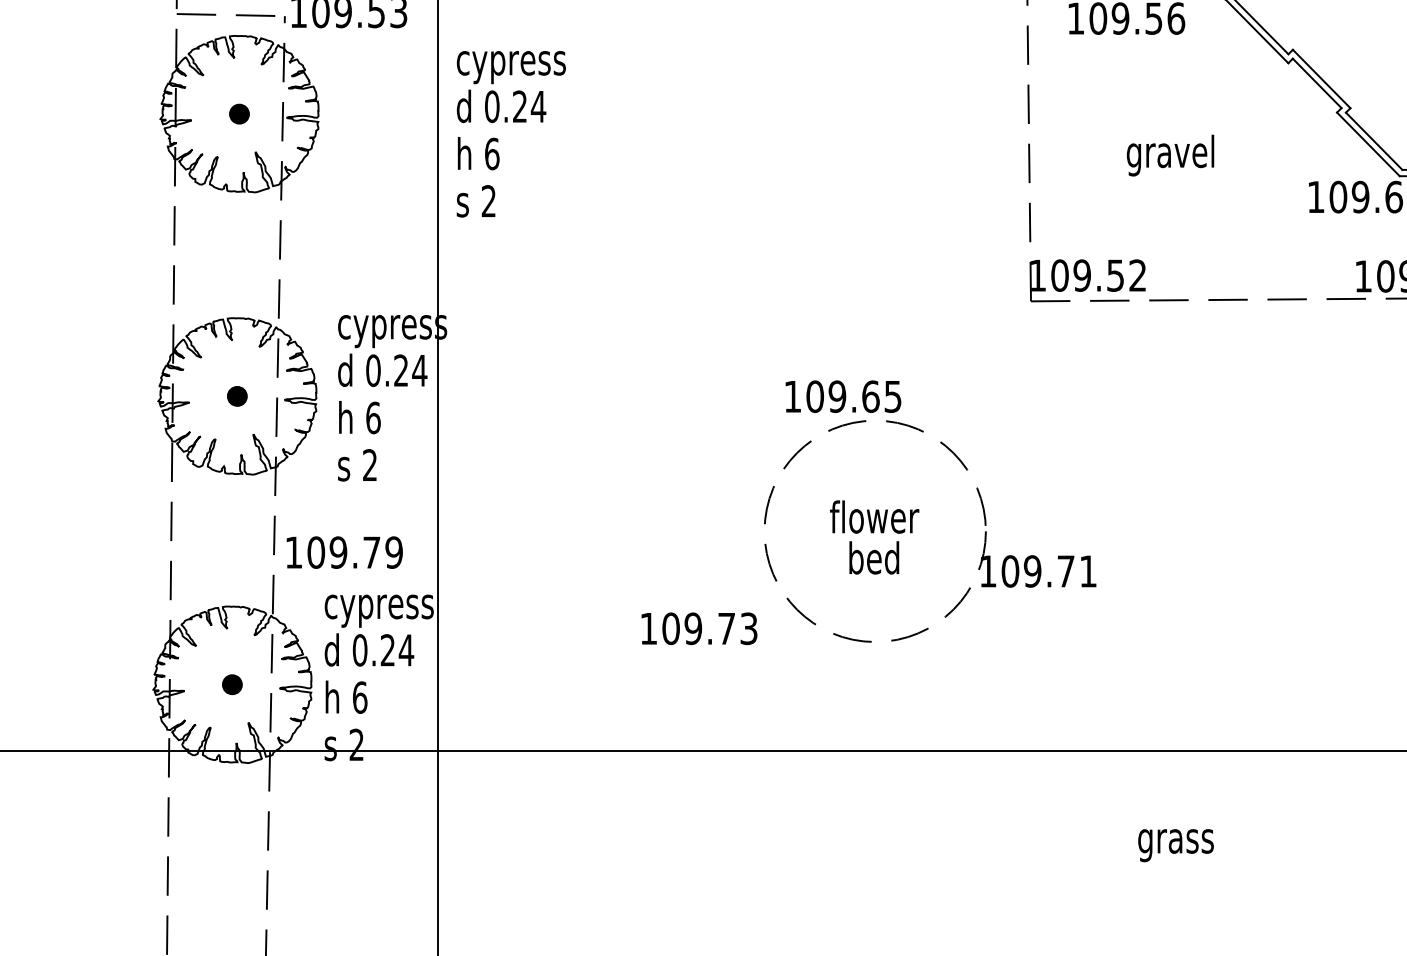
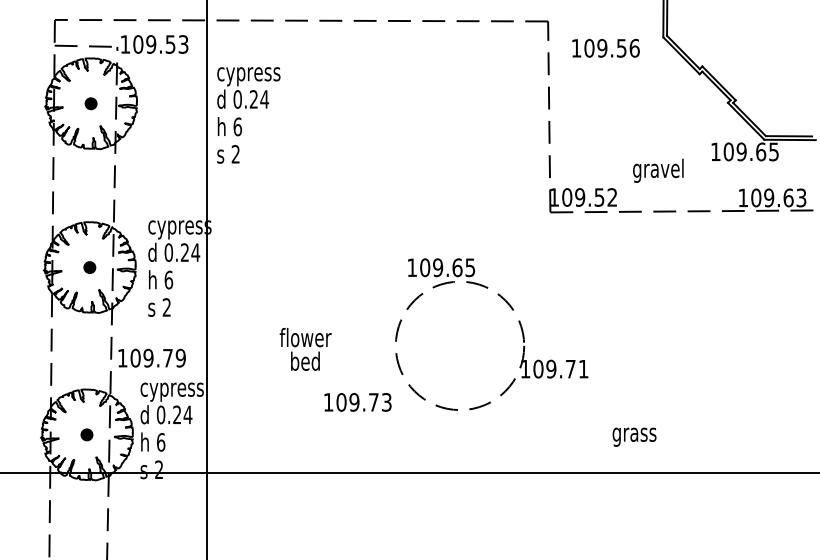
text: (1170, 155) -> (658, 170), moved
text: (874, 537) -> (305, 349), moved
text: (1175, 844) -> (634, 436), moved

